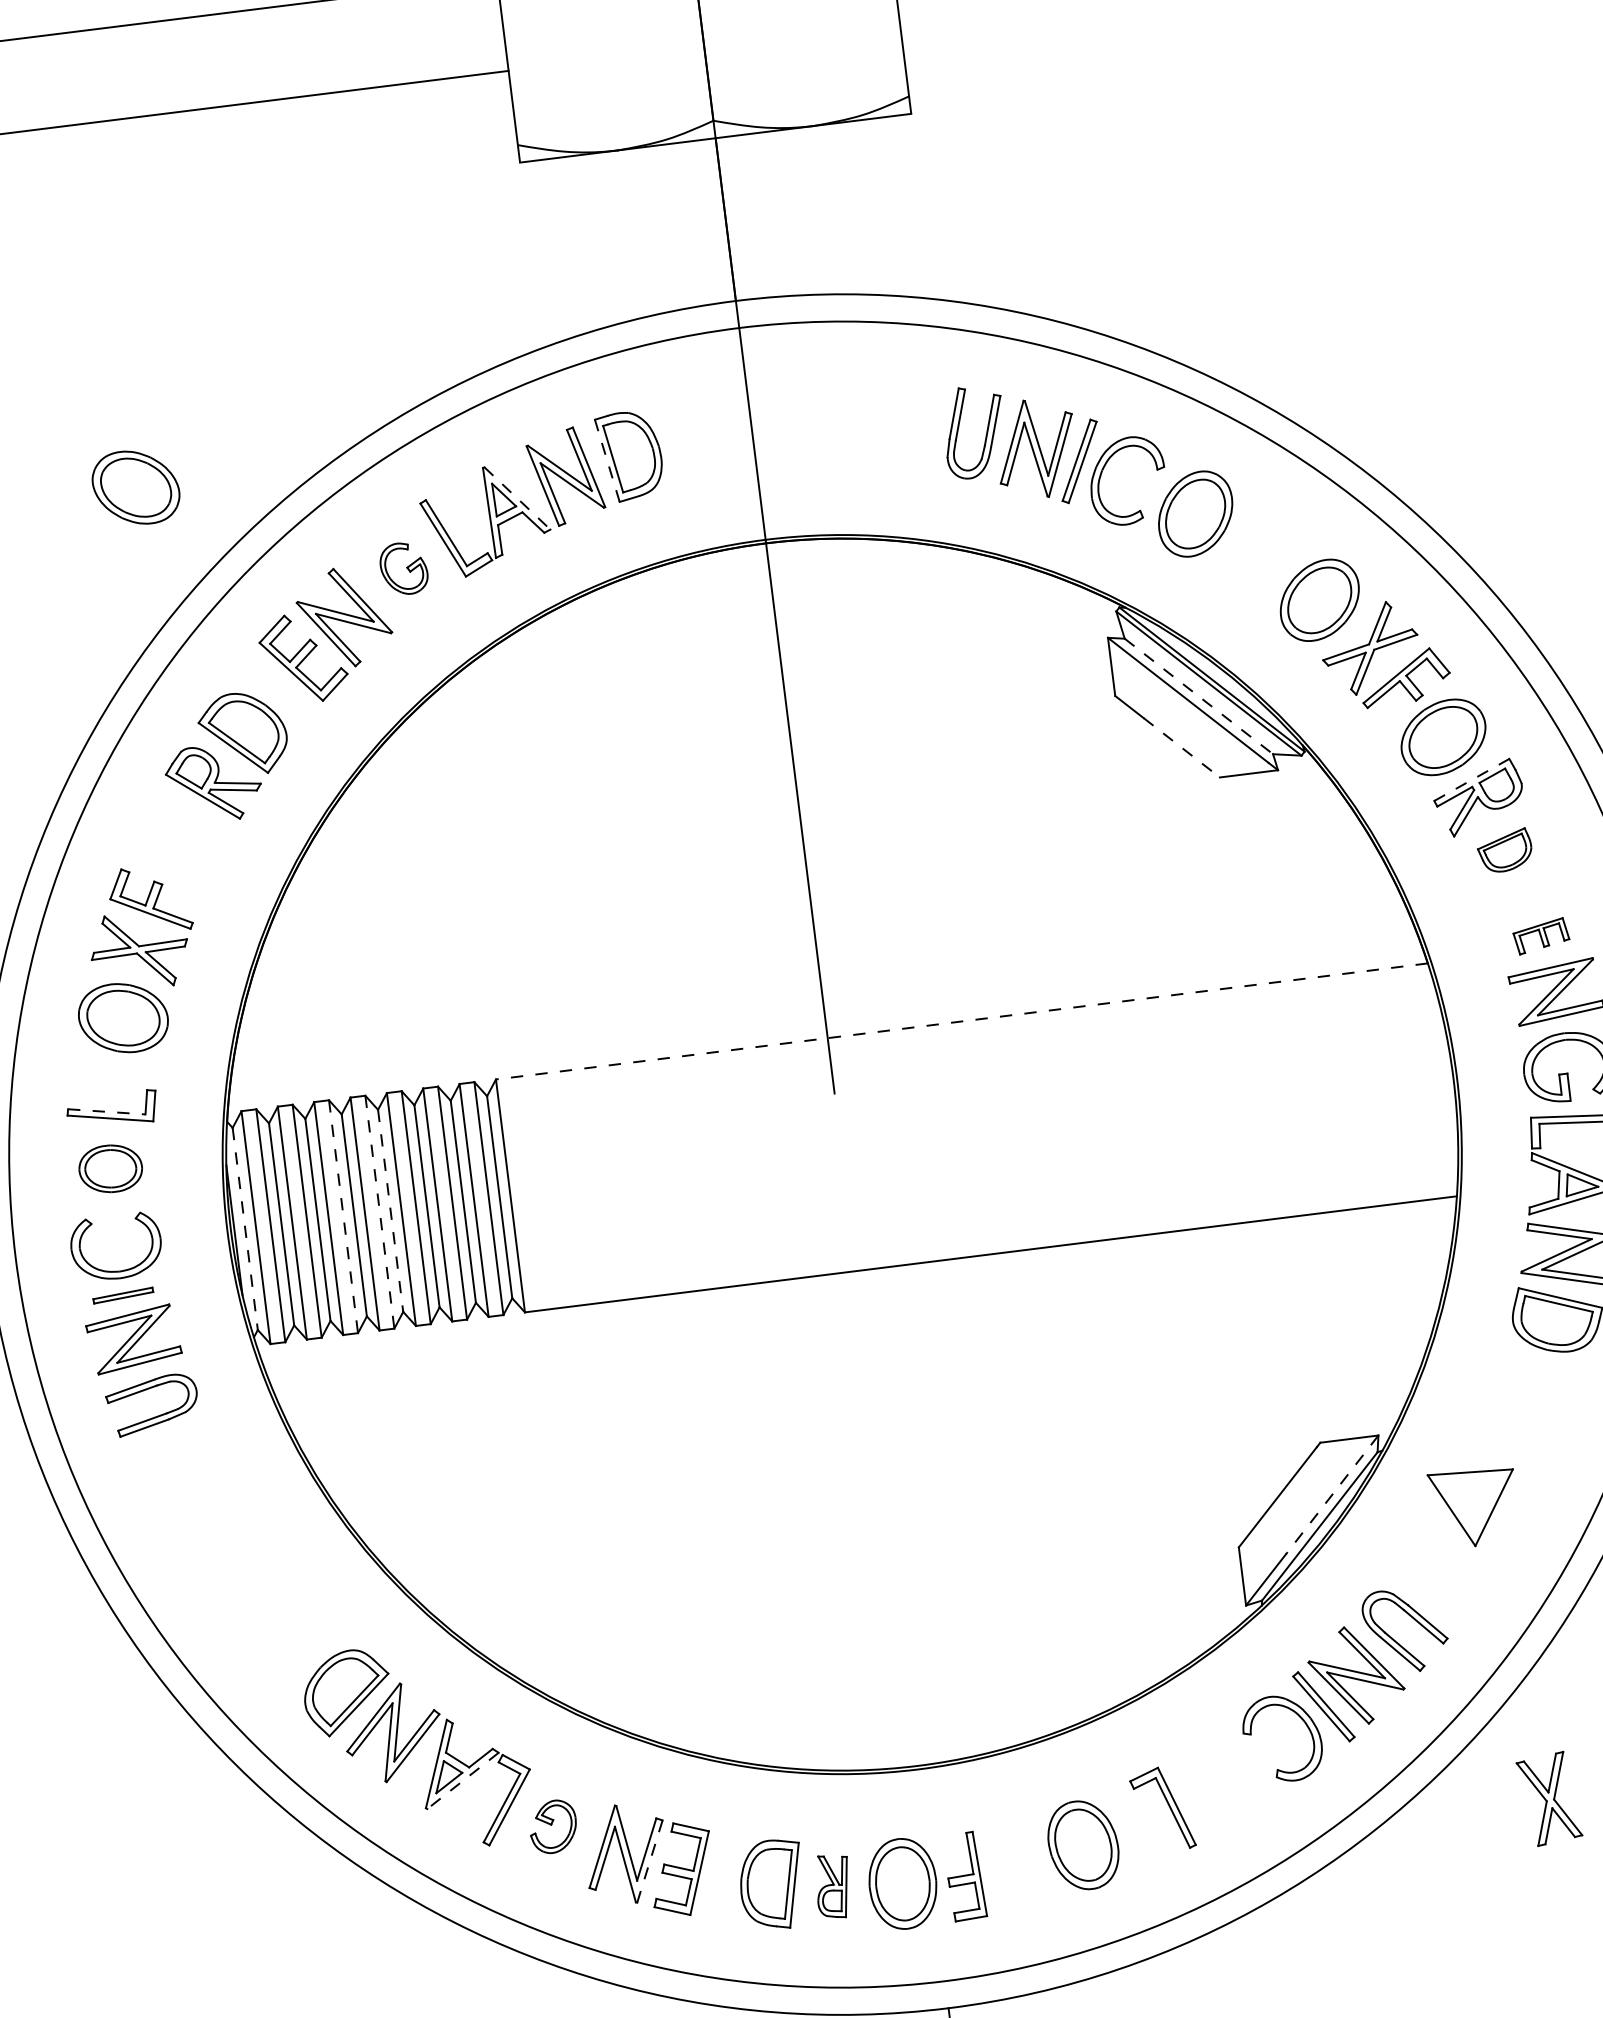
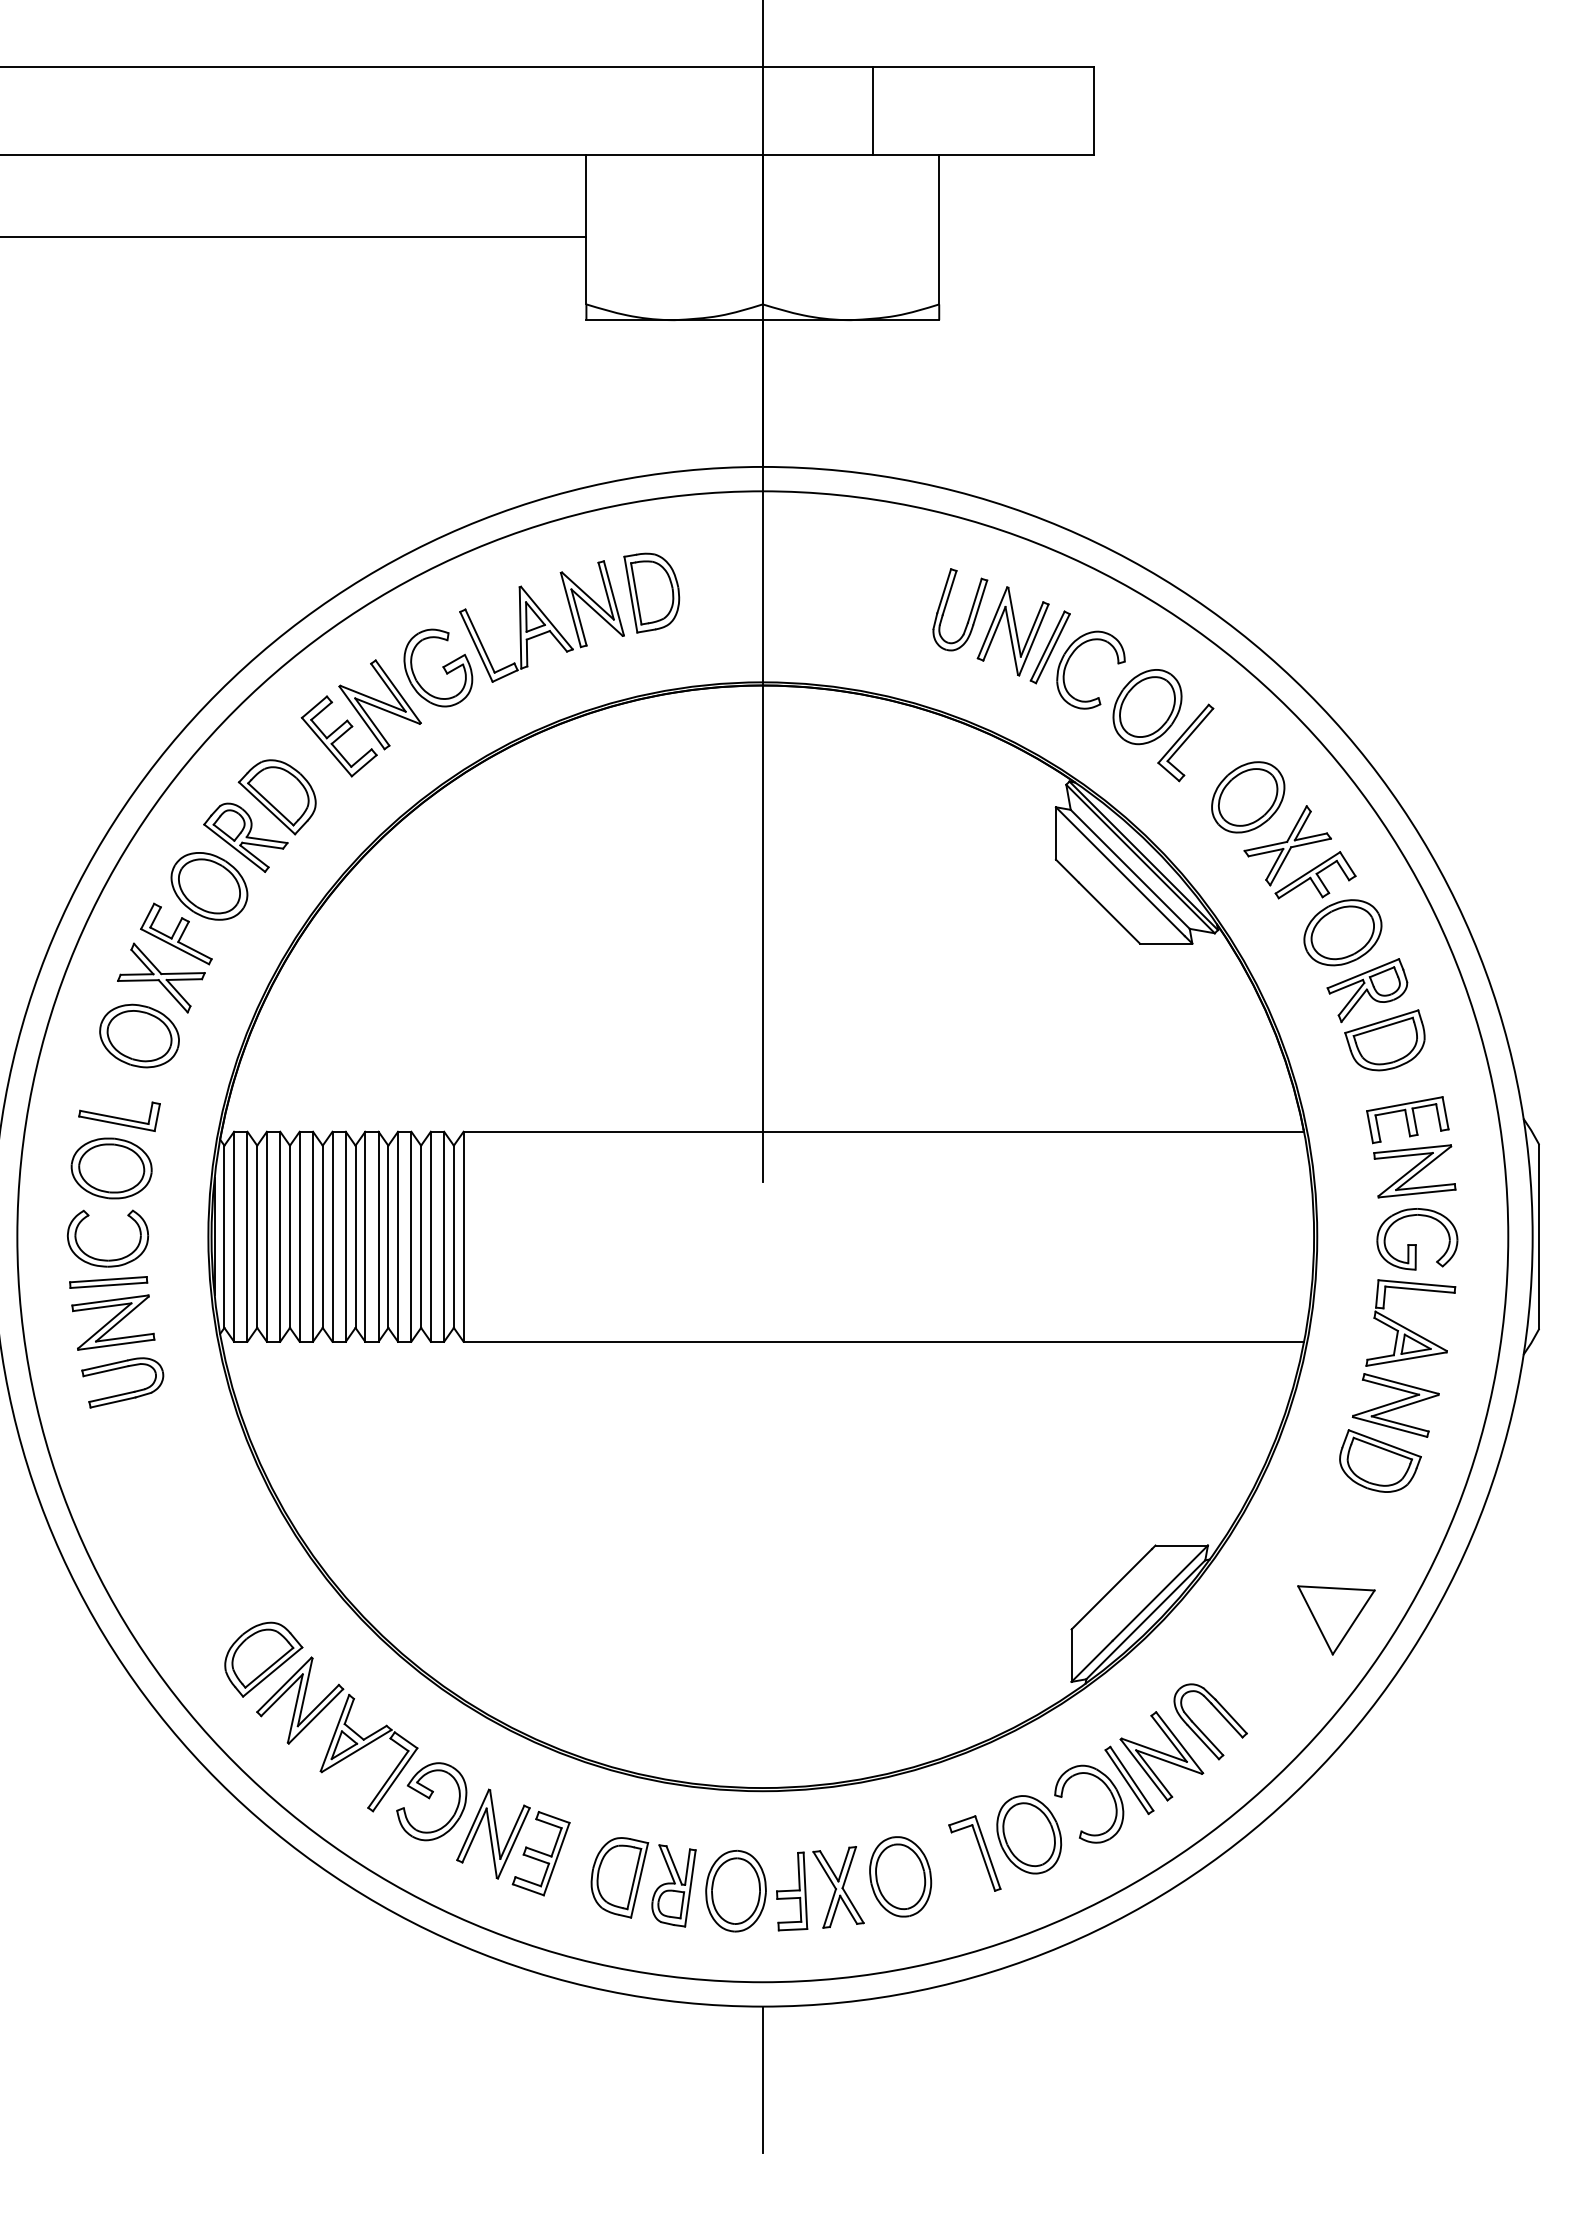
line: (606, 460) -> (630, 594), dashed -> solid
part: (136, 487) -> (209, 886), moved
line: (516, 498) -> (546, 618), dashed -> solid
part: (1242, 548) -> (1185, 742), added
part: (404, 568) -> (438, 667), size x1.67
line: (1199, 696) -> (1130, 869), dashed -> solid
line: (1182, 748) -> (1109, 913), dashed -> solid
line: (1471, 779) -> (1363, 973), dashed -> solid
part: (1504, 851) -> (1384, 1040), size x1.67
part: (1541, 936) -> (1407, 1120), size x1.67
line: (961, 1021) -> (883, 1131), dashed -> solid
line: (106, 1111) -> (114, 1117), dashed -> solid
part: (110, 1168) -> (111, 1168), size x1.43
line: (390, 1211) -> (355, 1237), dashed -> solid
line: (379, 1213) -> (345, 1237), dashed -> solid
line: (344, 1217) -> (313, 1237), dashed -> solid
line: (245, 1229) -> (224, 1237), dashed -> solid
part: (123, 1295) -> (108, 1282), size x1.43
line: (1331, 1495) -> (1159, 1593), dashed -> solid
part: (1474, 1507) -> (1336, 1620), moved
part: (1220, 1780) -> (1029, 1834), added
line: (462, 1781) -> (356, 1751), dashed -> solid
part: (1549, 1799) -> (838, 1887), moved
part: (552, 1826) -> (431, 1801), size x1.67
line: (649, 1861) -> (513, 1843), dashed -> solid
part: (832, 1886) -> (673, 1885), size x1.43

